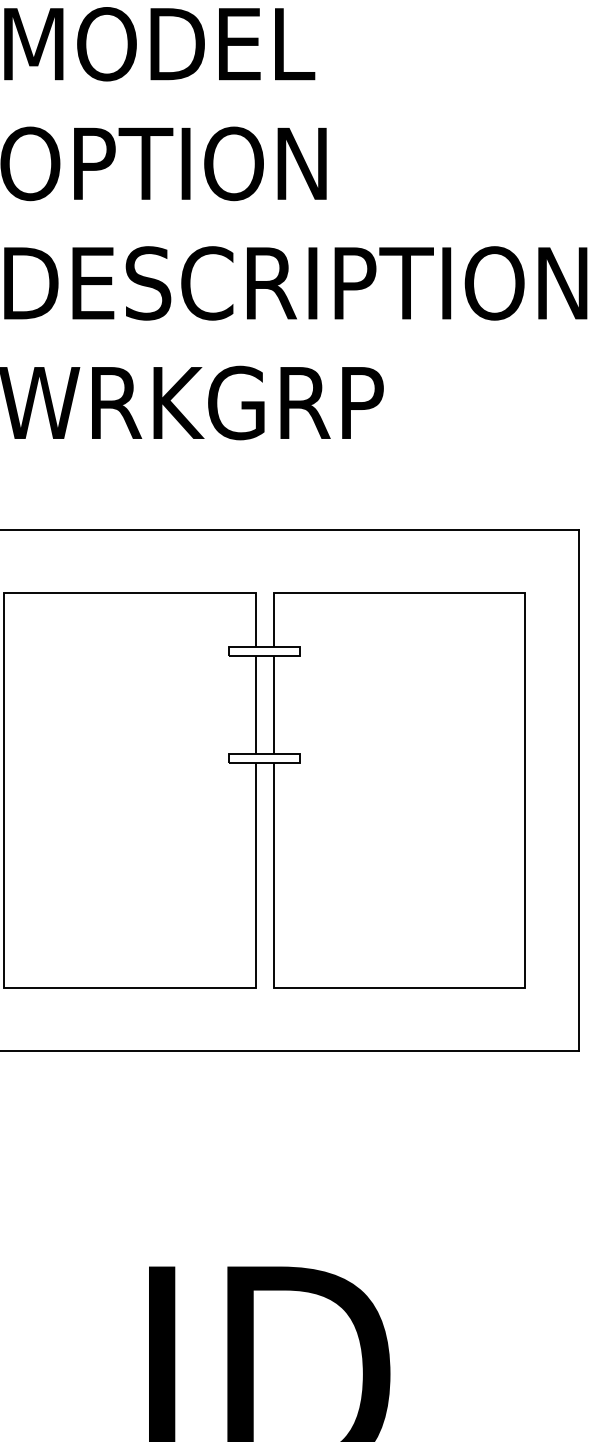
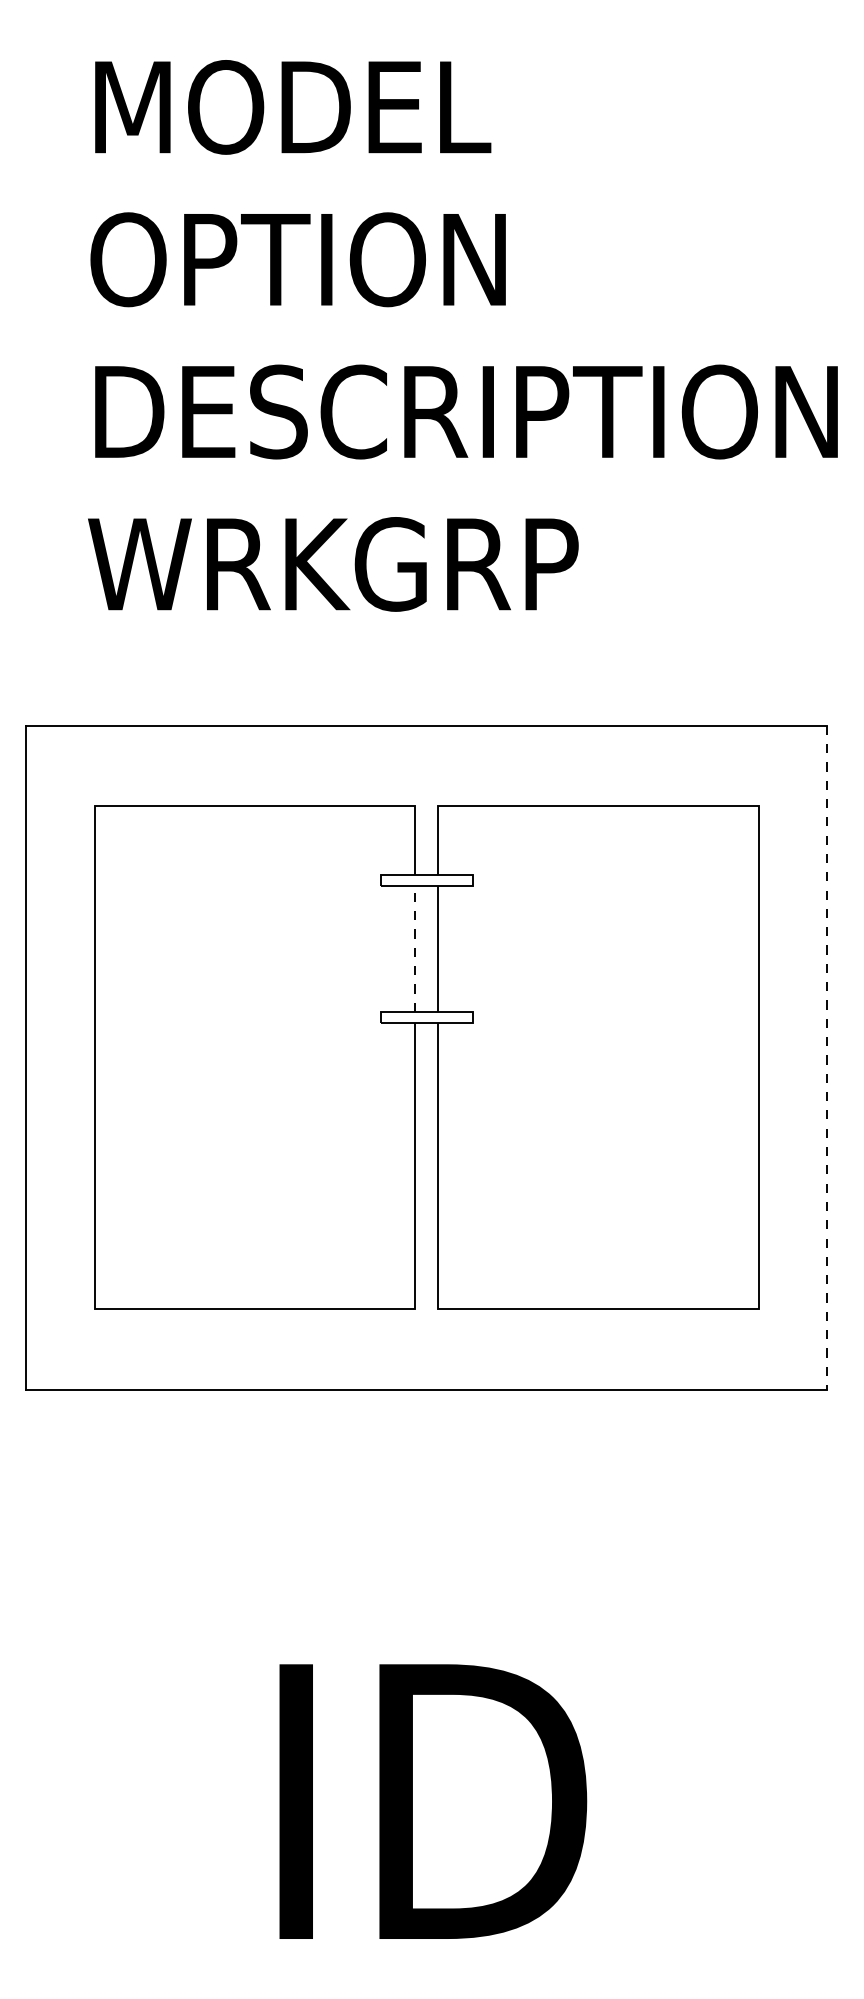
line: (255, 704) -> (415, 948), solid -> dashed
line: (579, 790) -> (827, 1057), solid -> dashed

